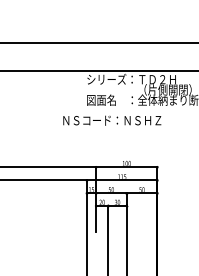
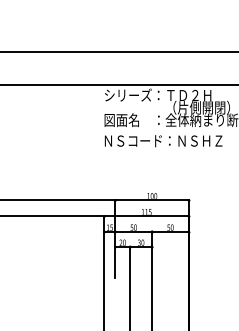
text: (112, 120) -> (163, 140), moved

